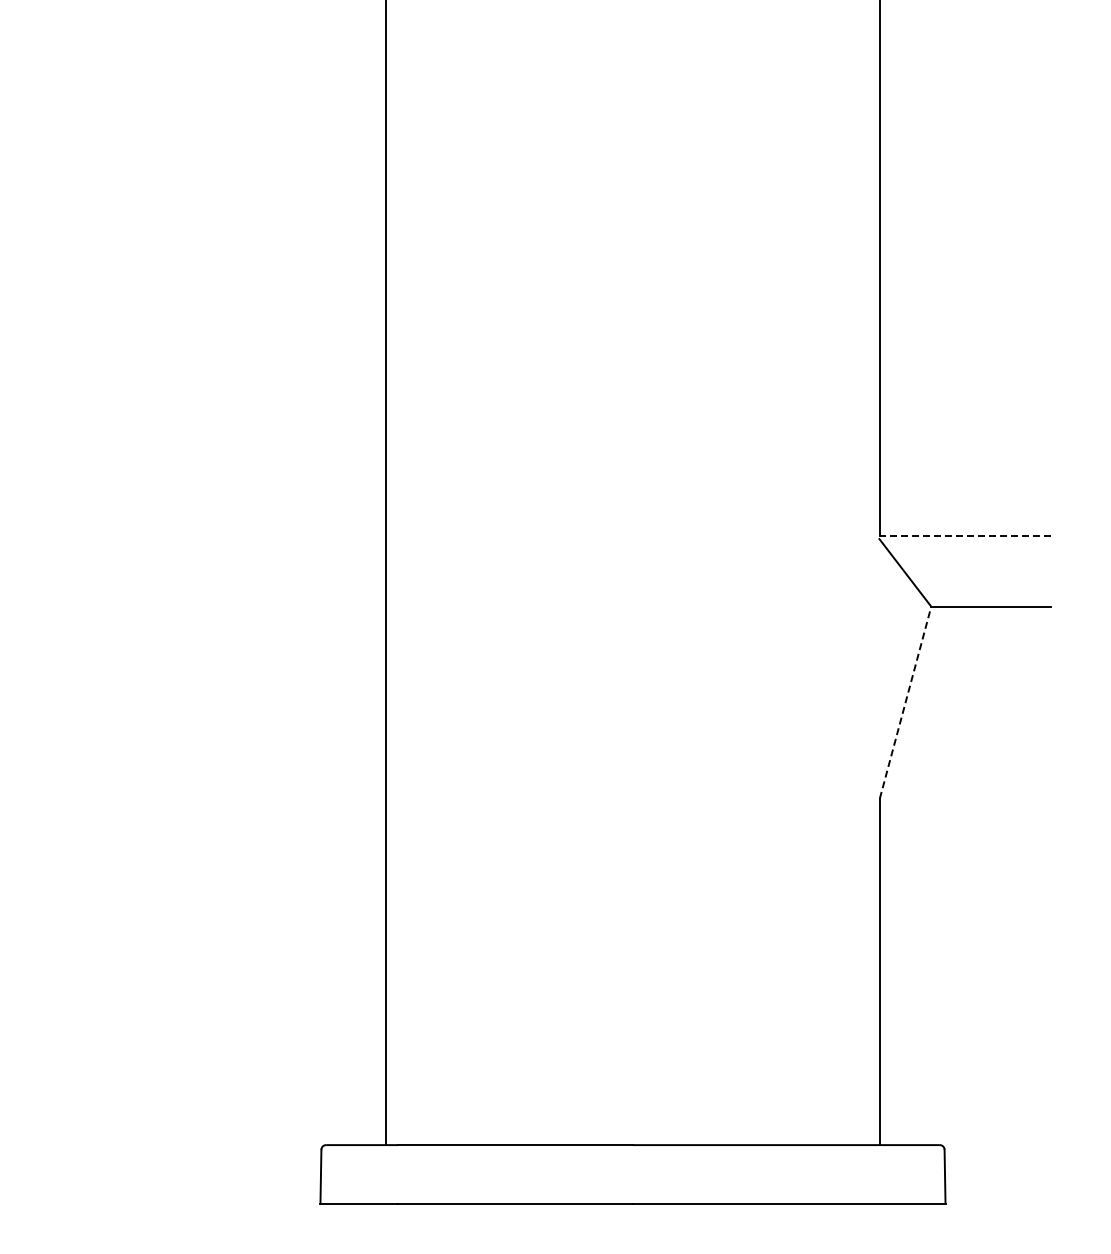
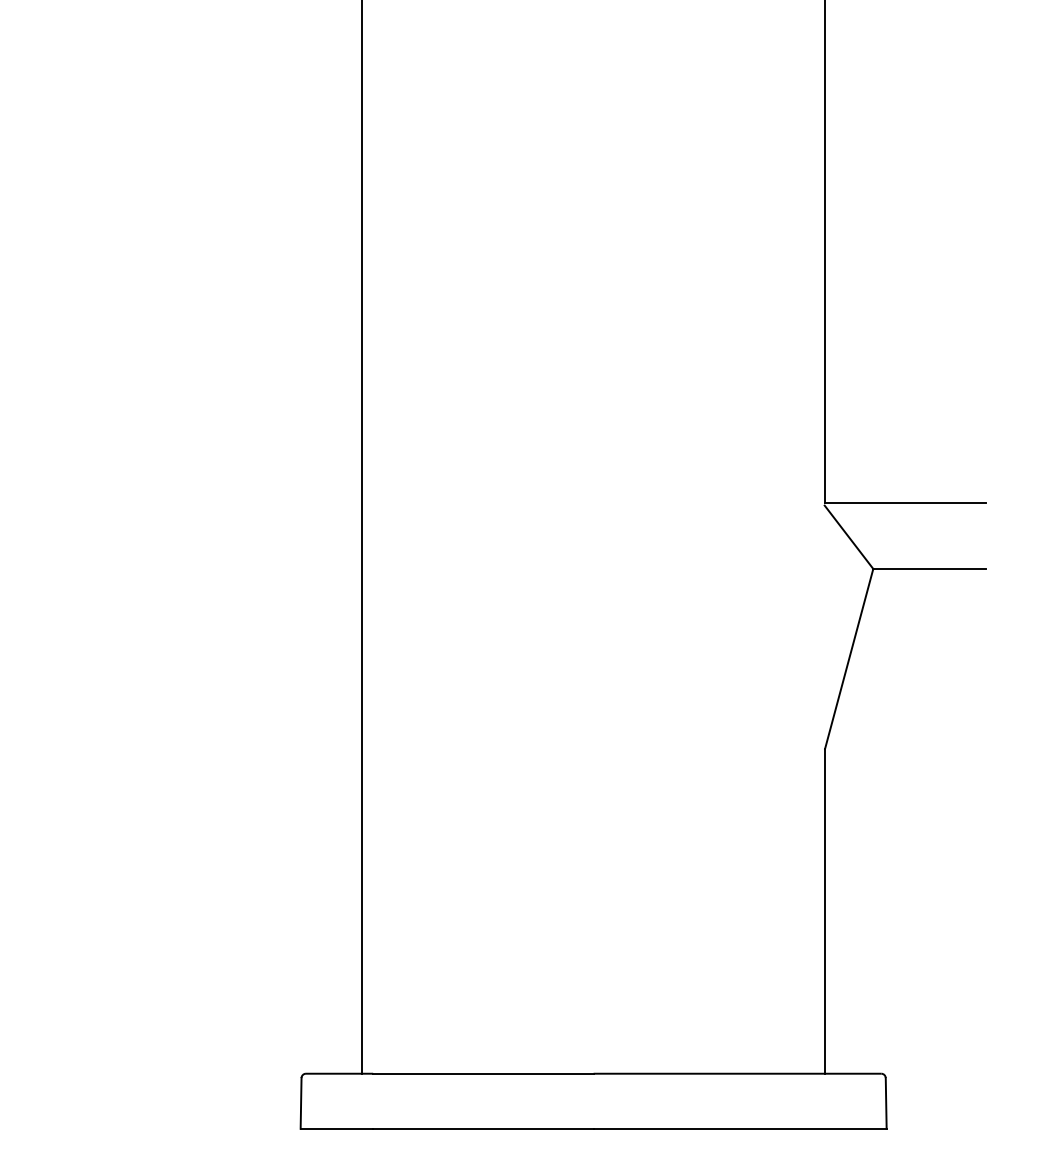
line: (965, 536) -> (905, 503), dashed -> solid
line: (905, 702) -> (849, 658), dashed -> solid

